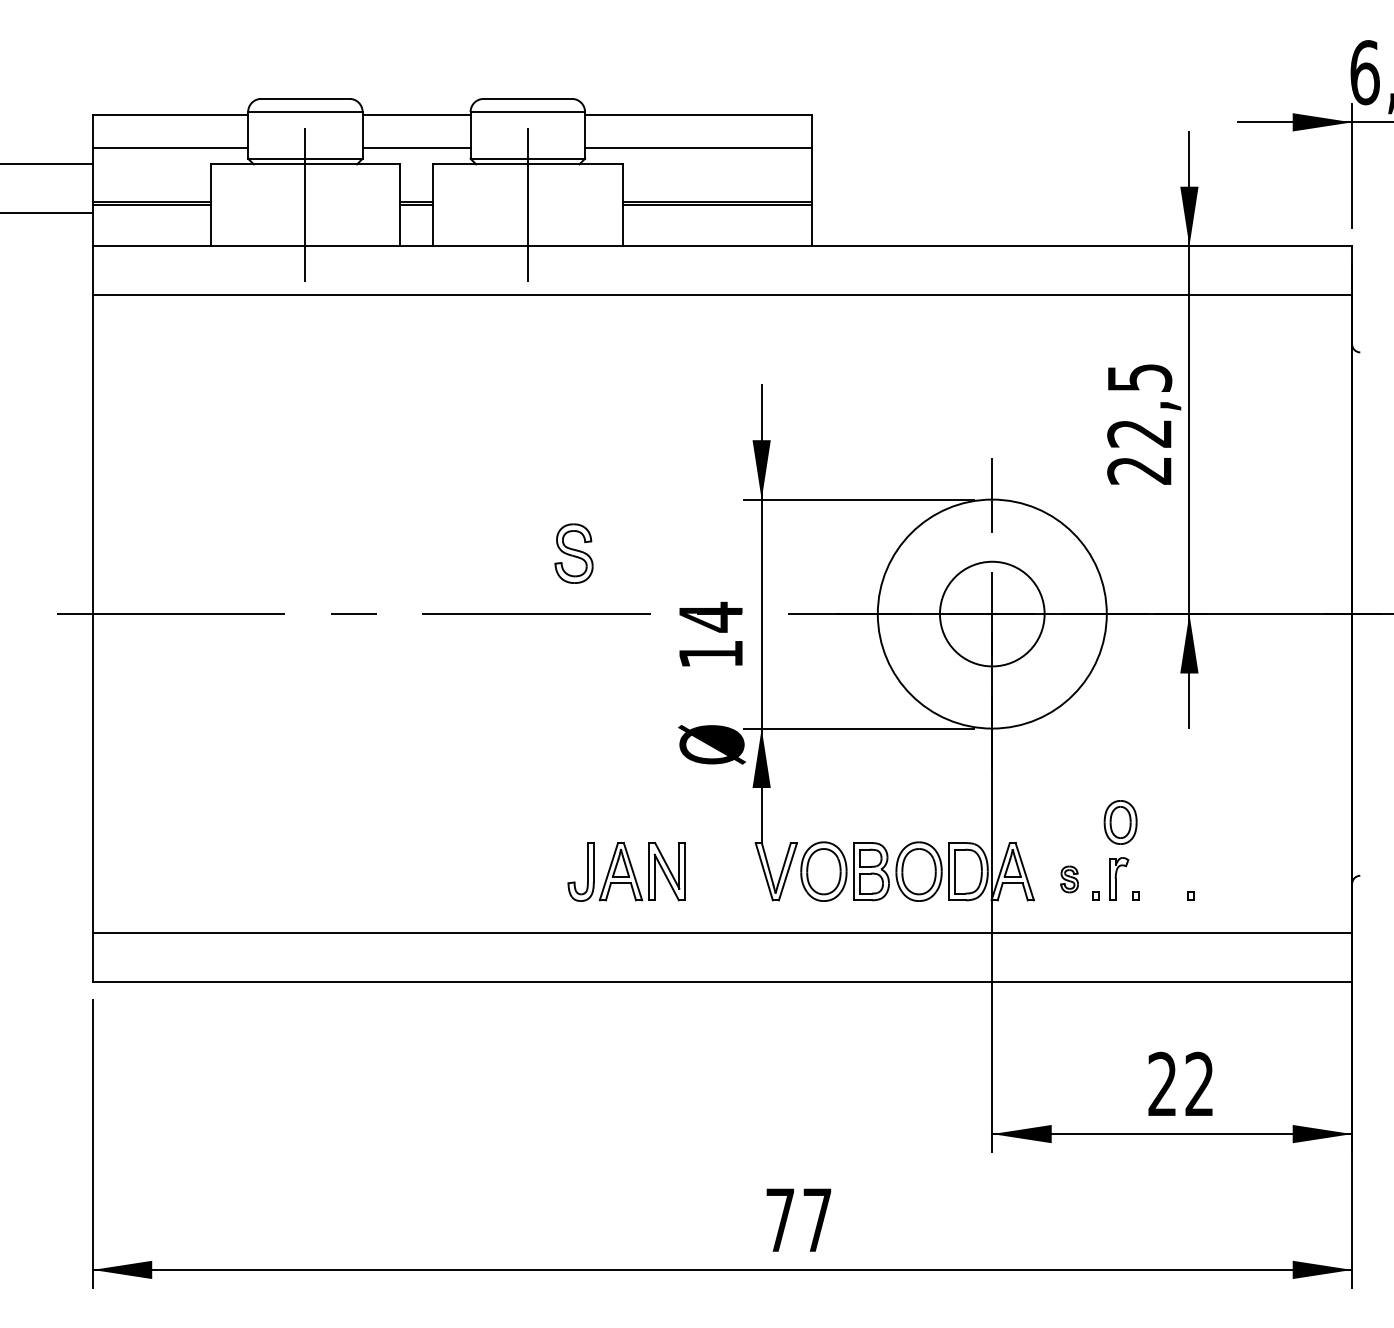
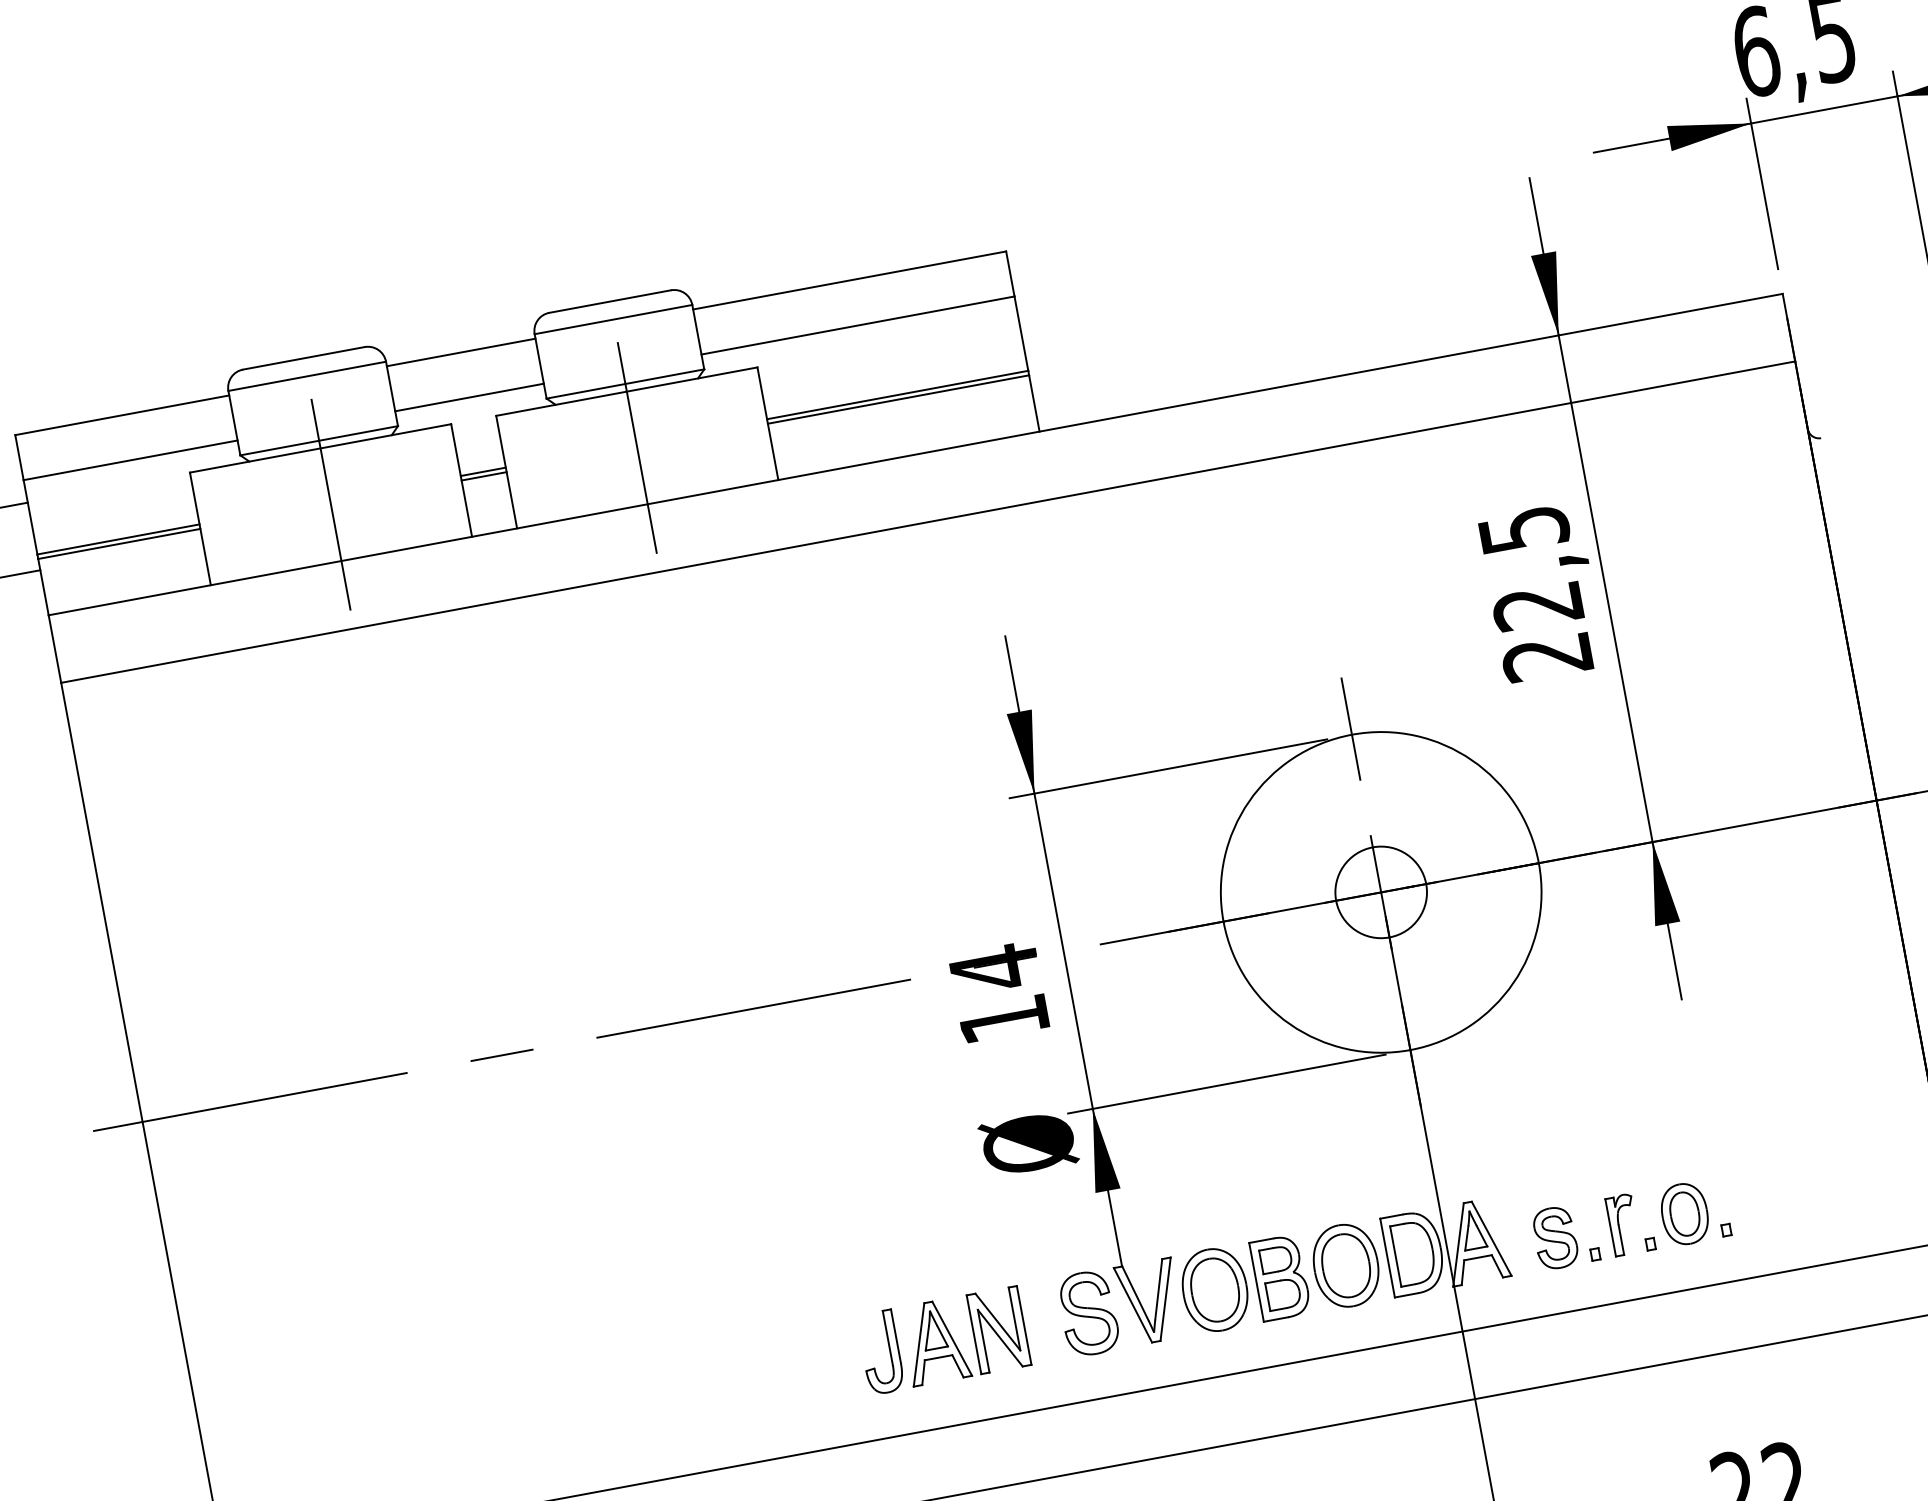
part: (573, 553) -> (1087, 1313), moved
circle: (992, 613) -> (1381, 891), size x0.62
part: (1120, 822) -> (1684, 1214), moved
part: (1069, 879) -> (1555, 1238), size x1.67

